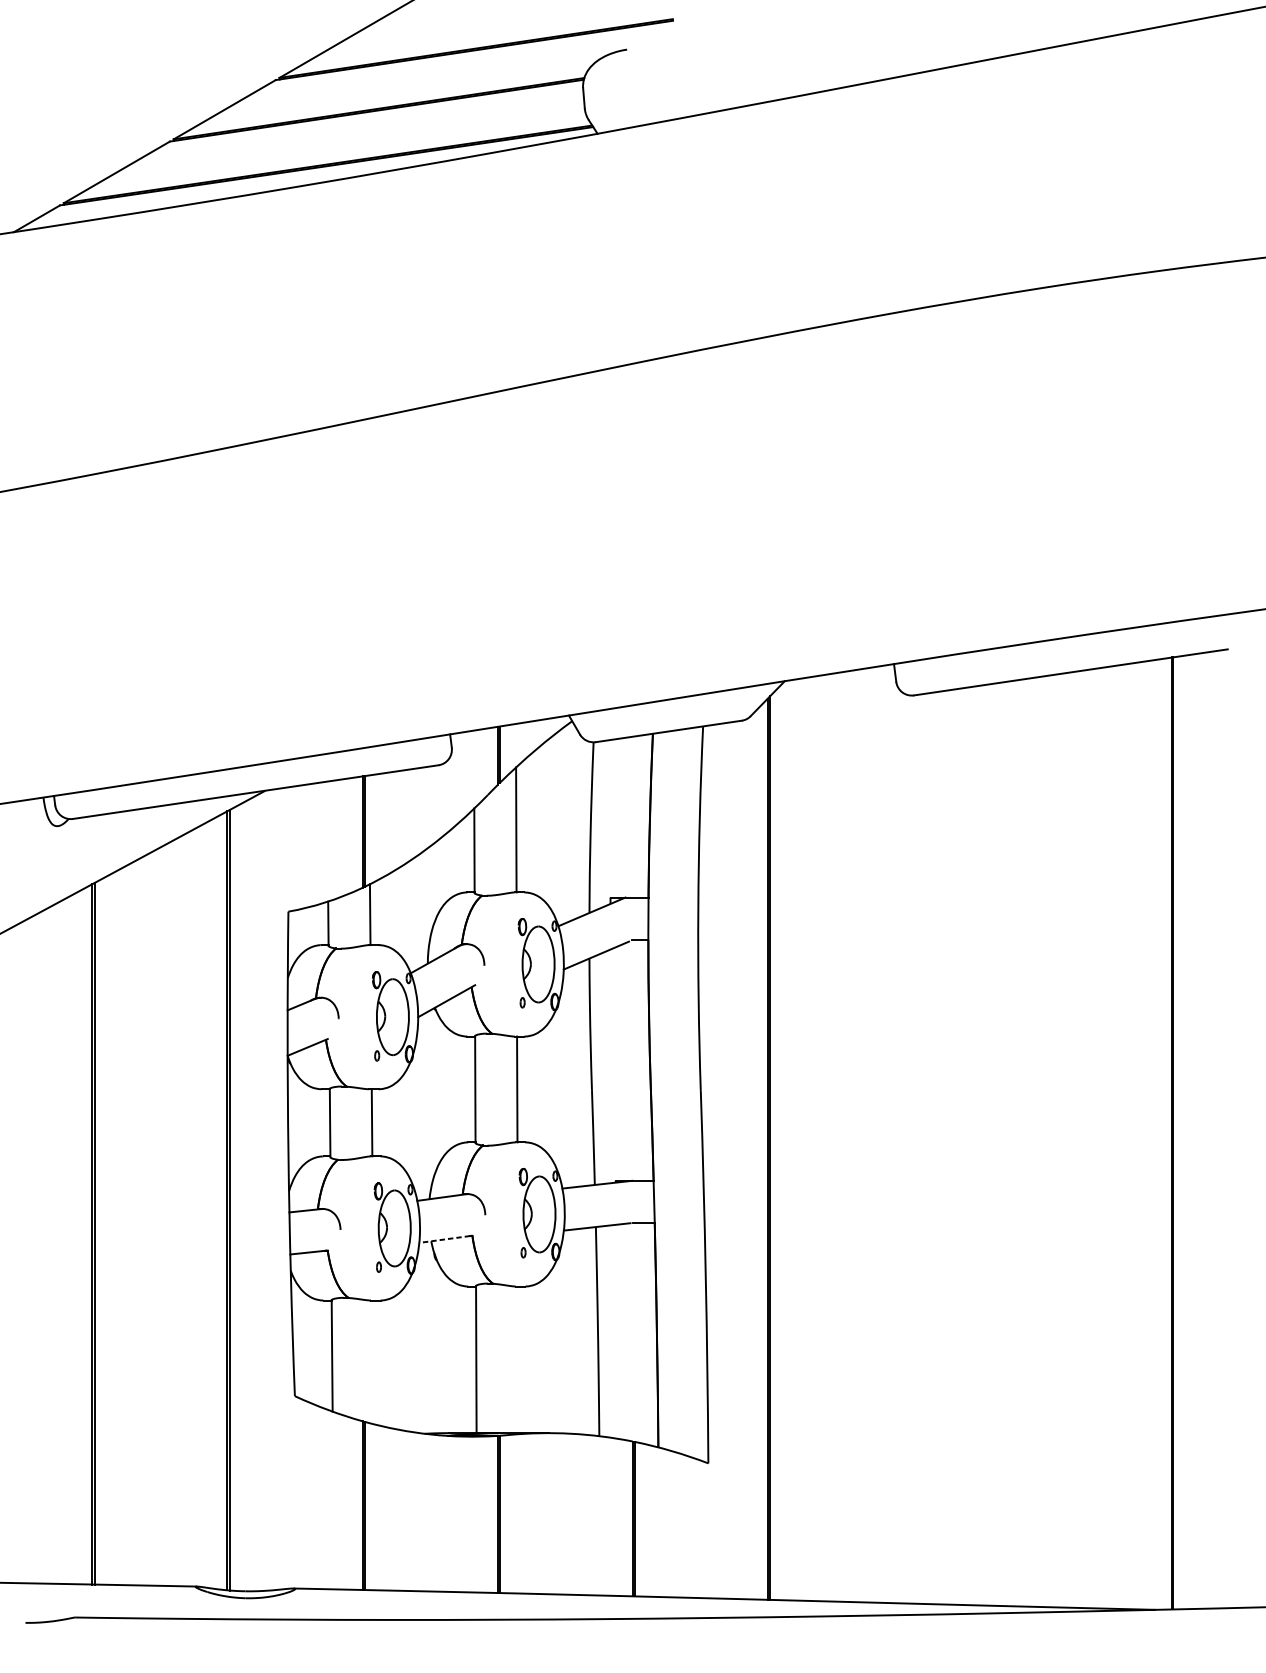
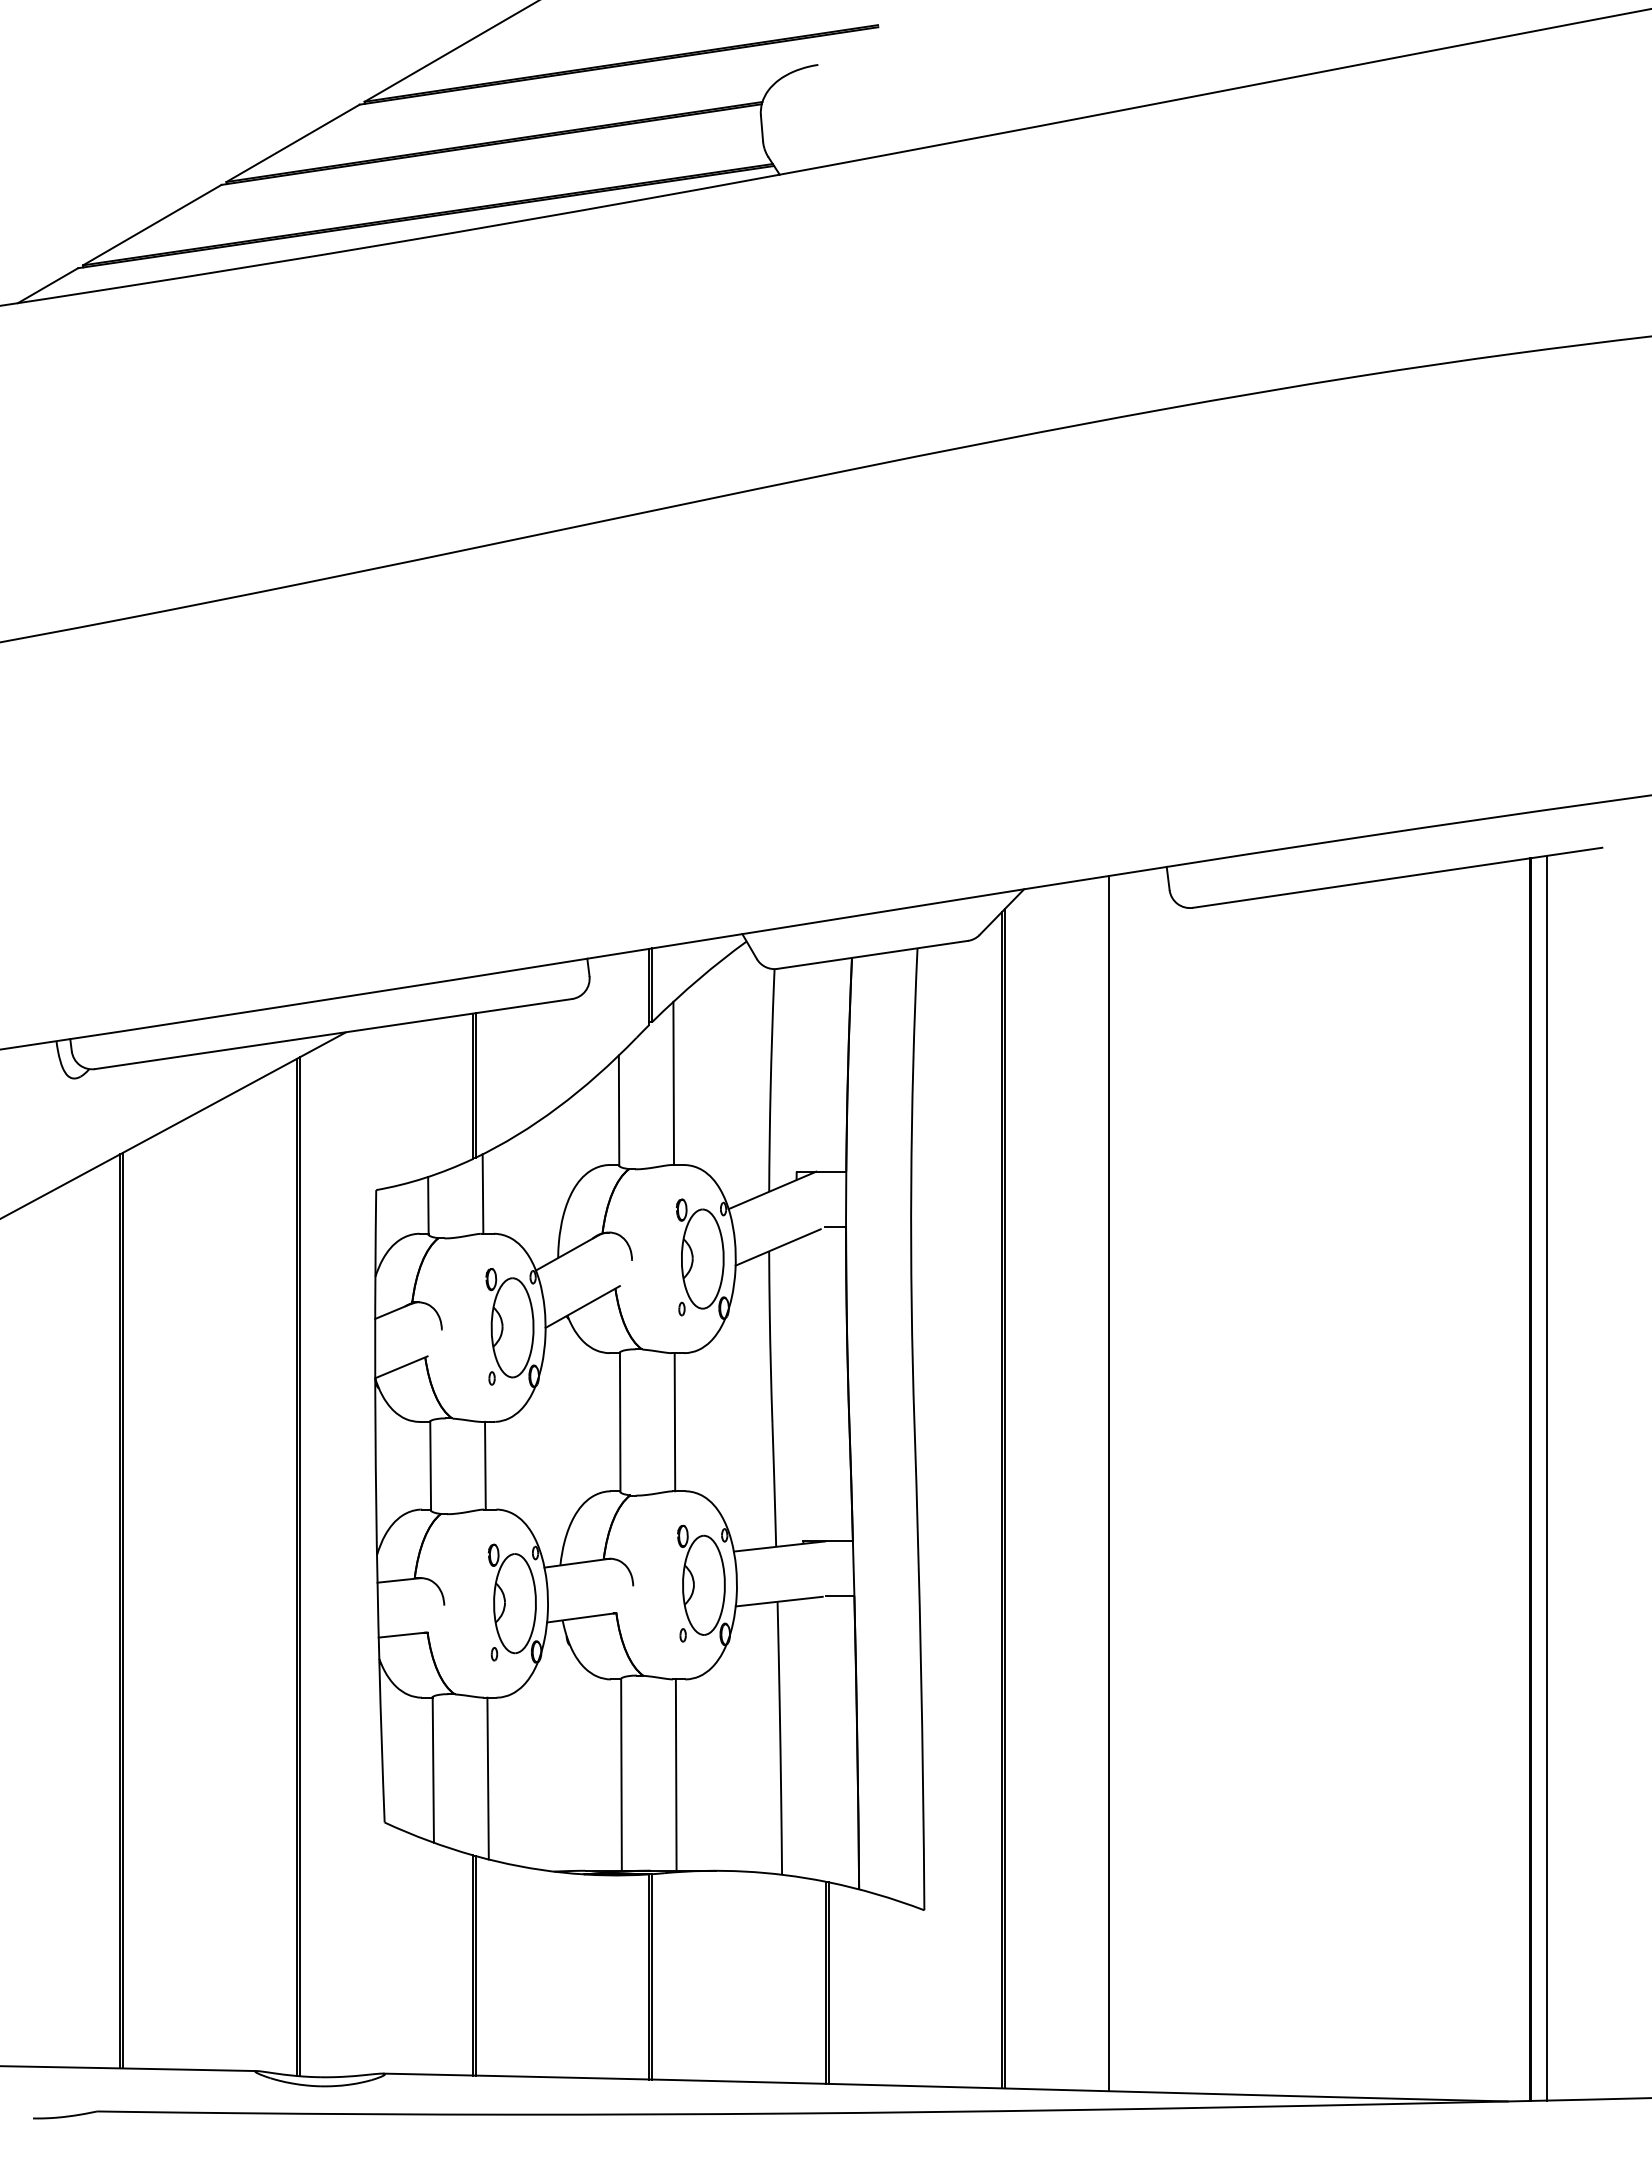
line: (1185, 1131) -> (1547, 1477), added
line: (849, 1136) -> (1108, 1483), added
line: (444, 1239) -> (579, 1618), dashed -> solid
line: (517, 1359) -> (675, 1774), added
line: (373, 1362) -> (487, 1778), added

